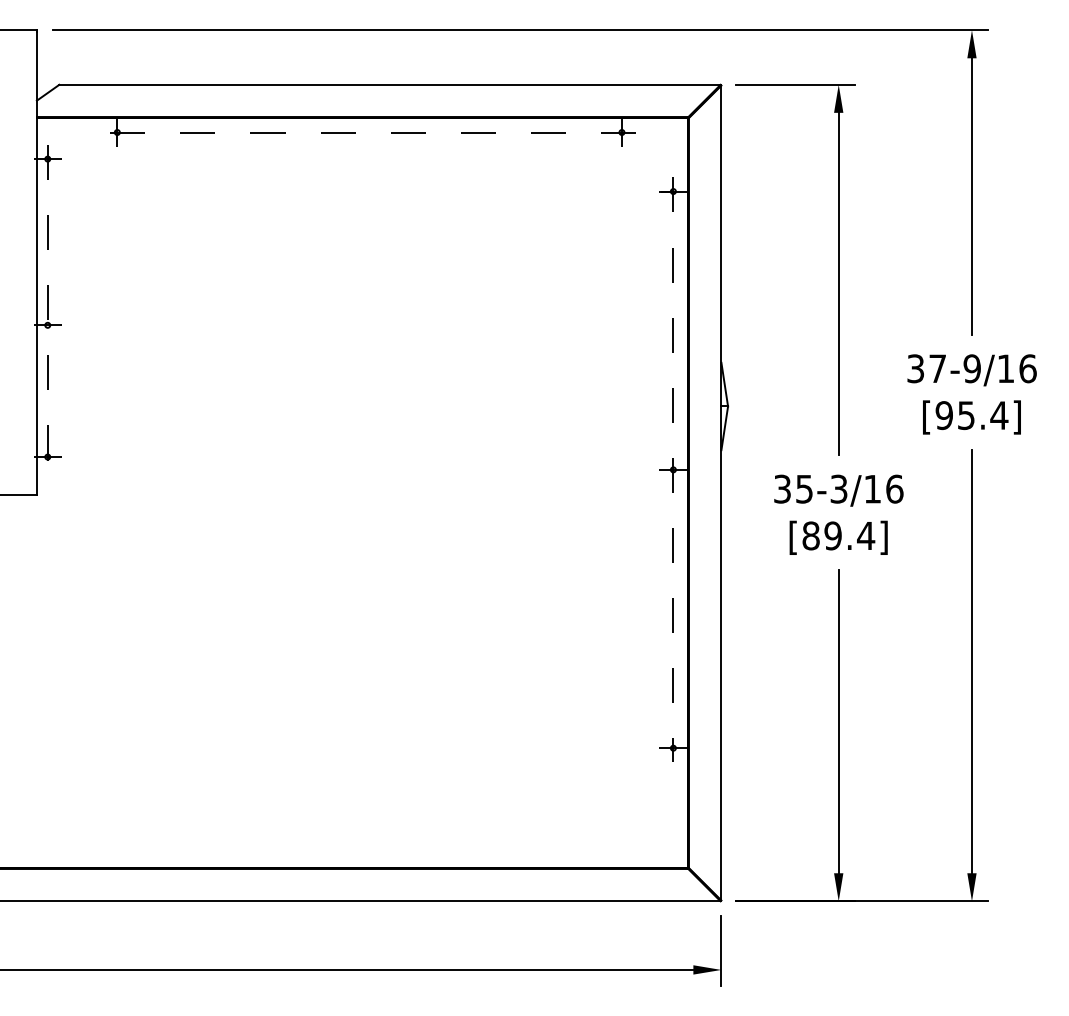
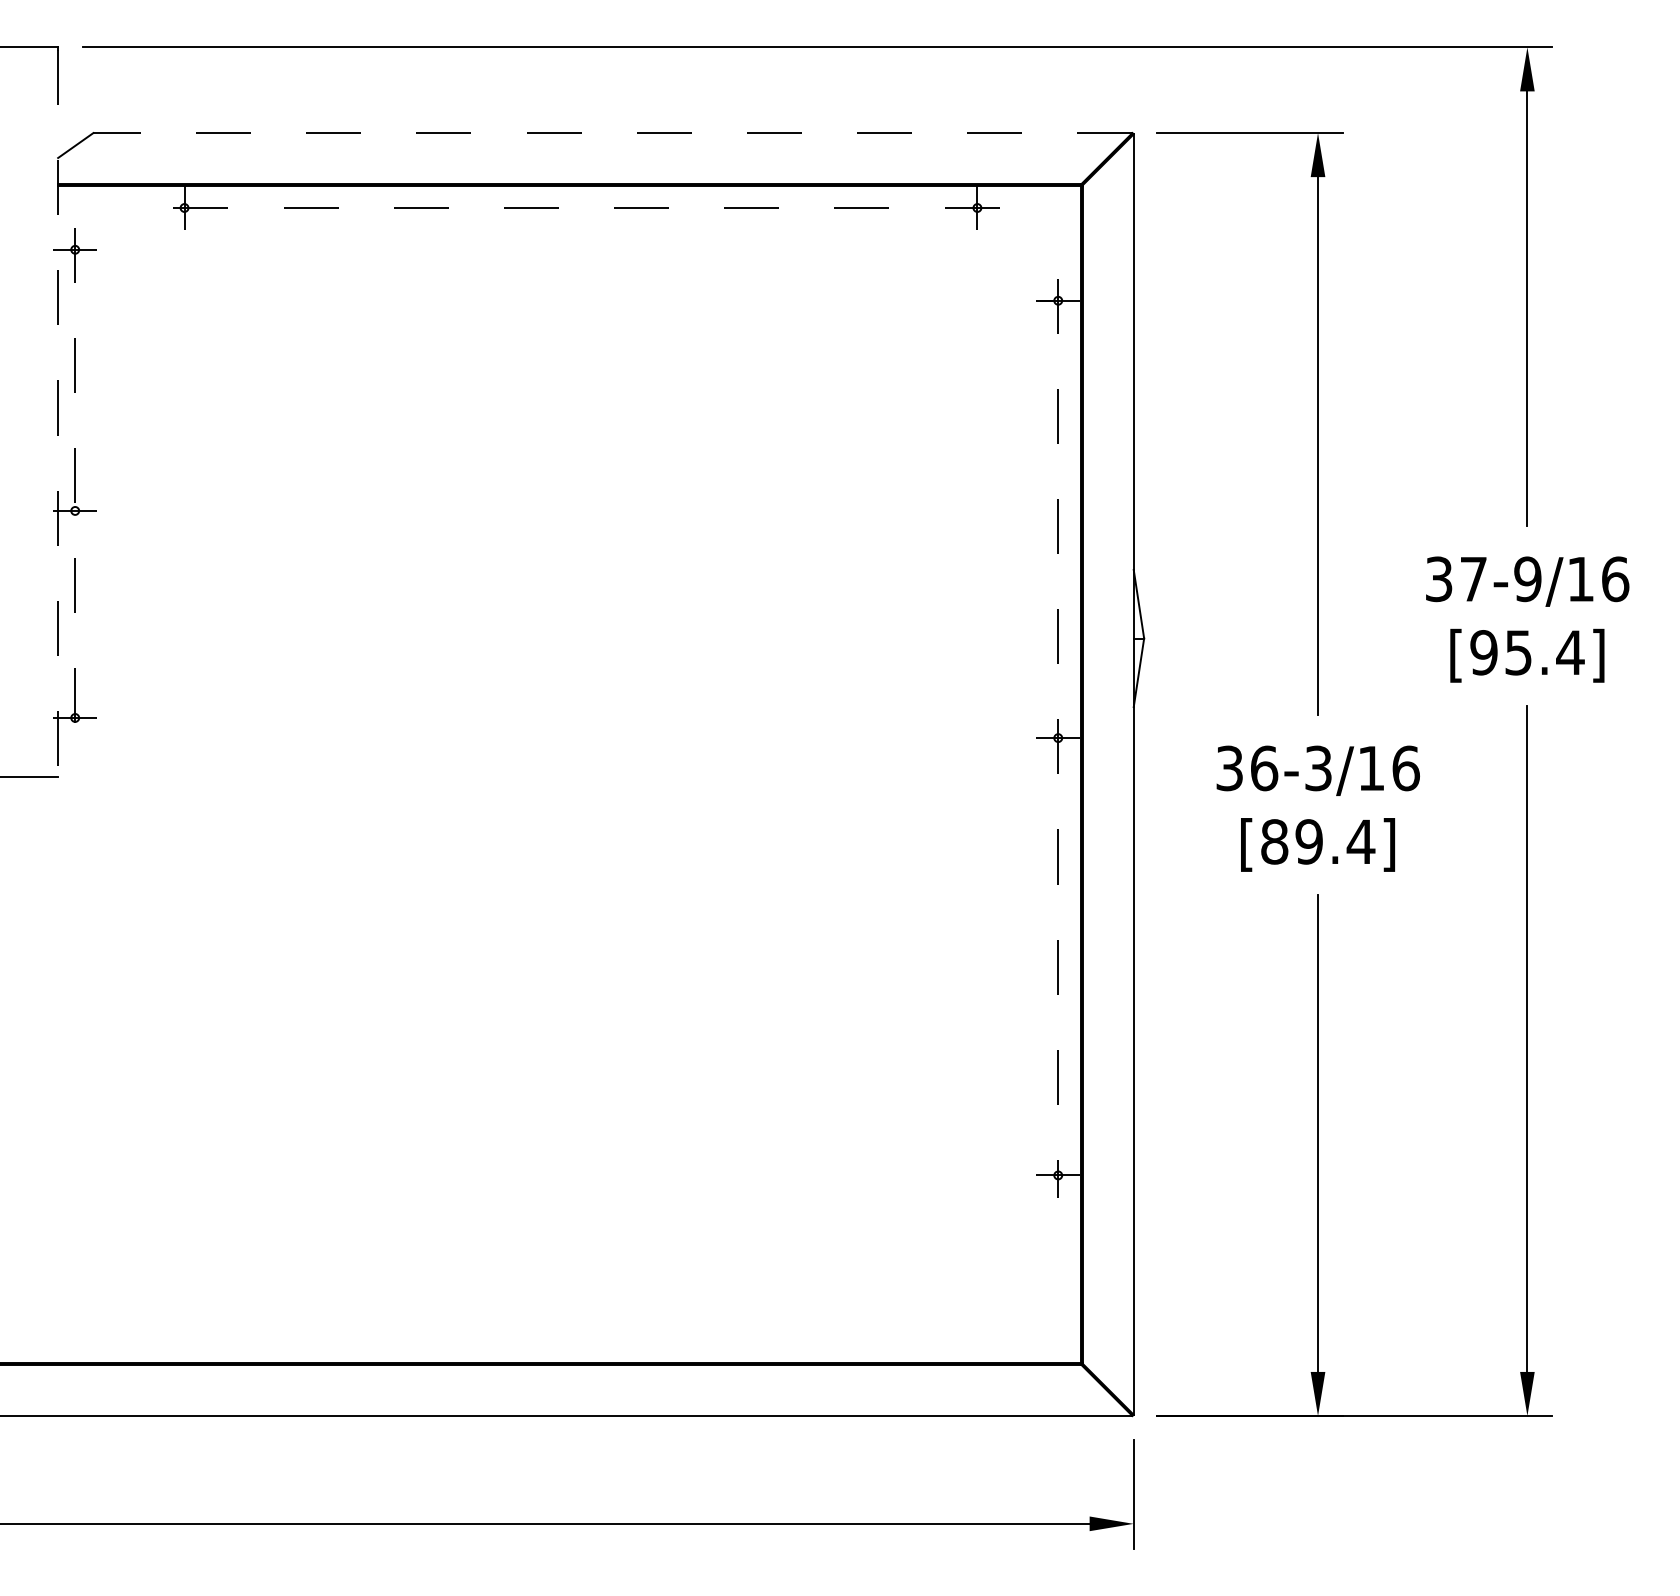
line: (390, 84) -> (613, 132), solid -> dashed
line: (36, 263) -> (57, 413), solid -> dashed
text: (804, 488) -> (1264, 767), 35-3/16 -> 36-3/16

